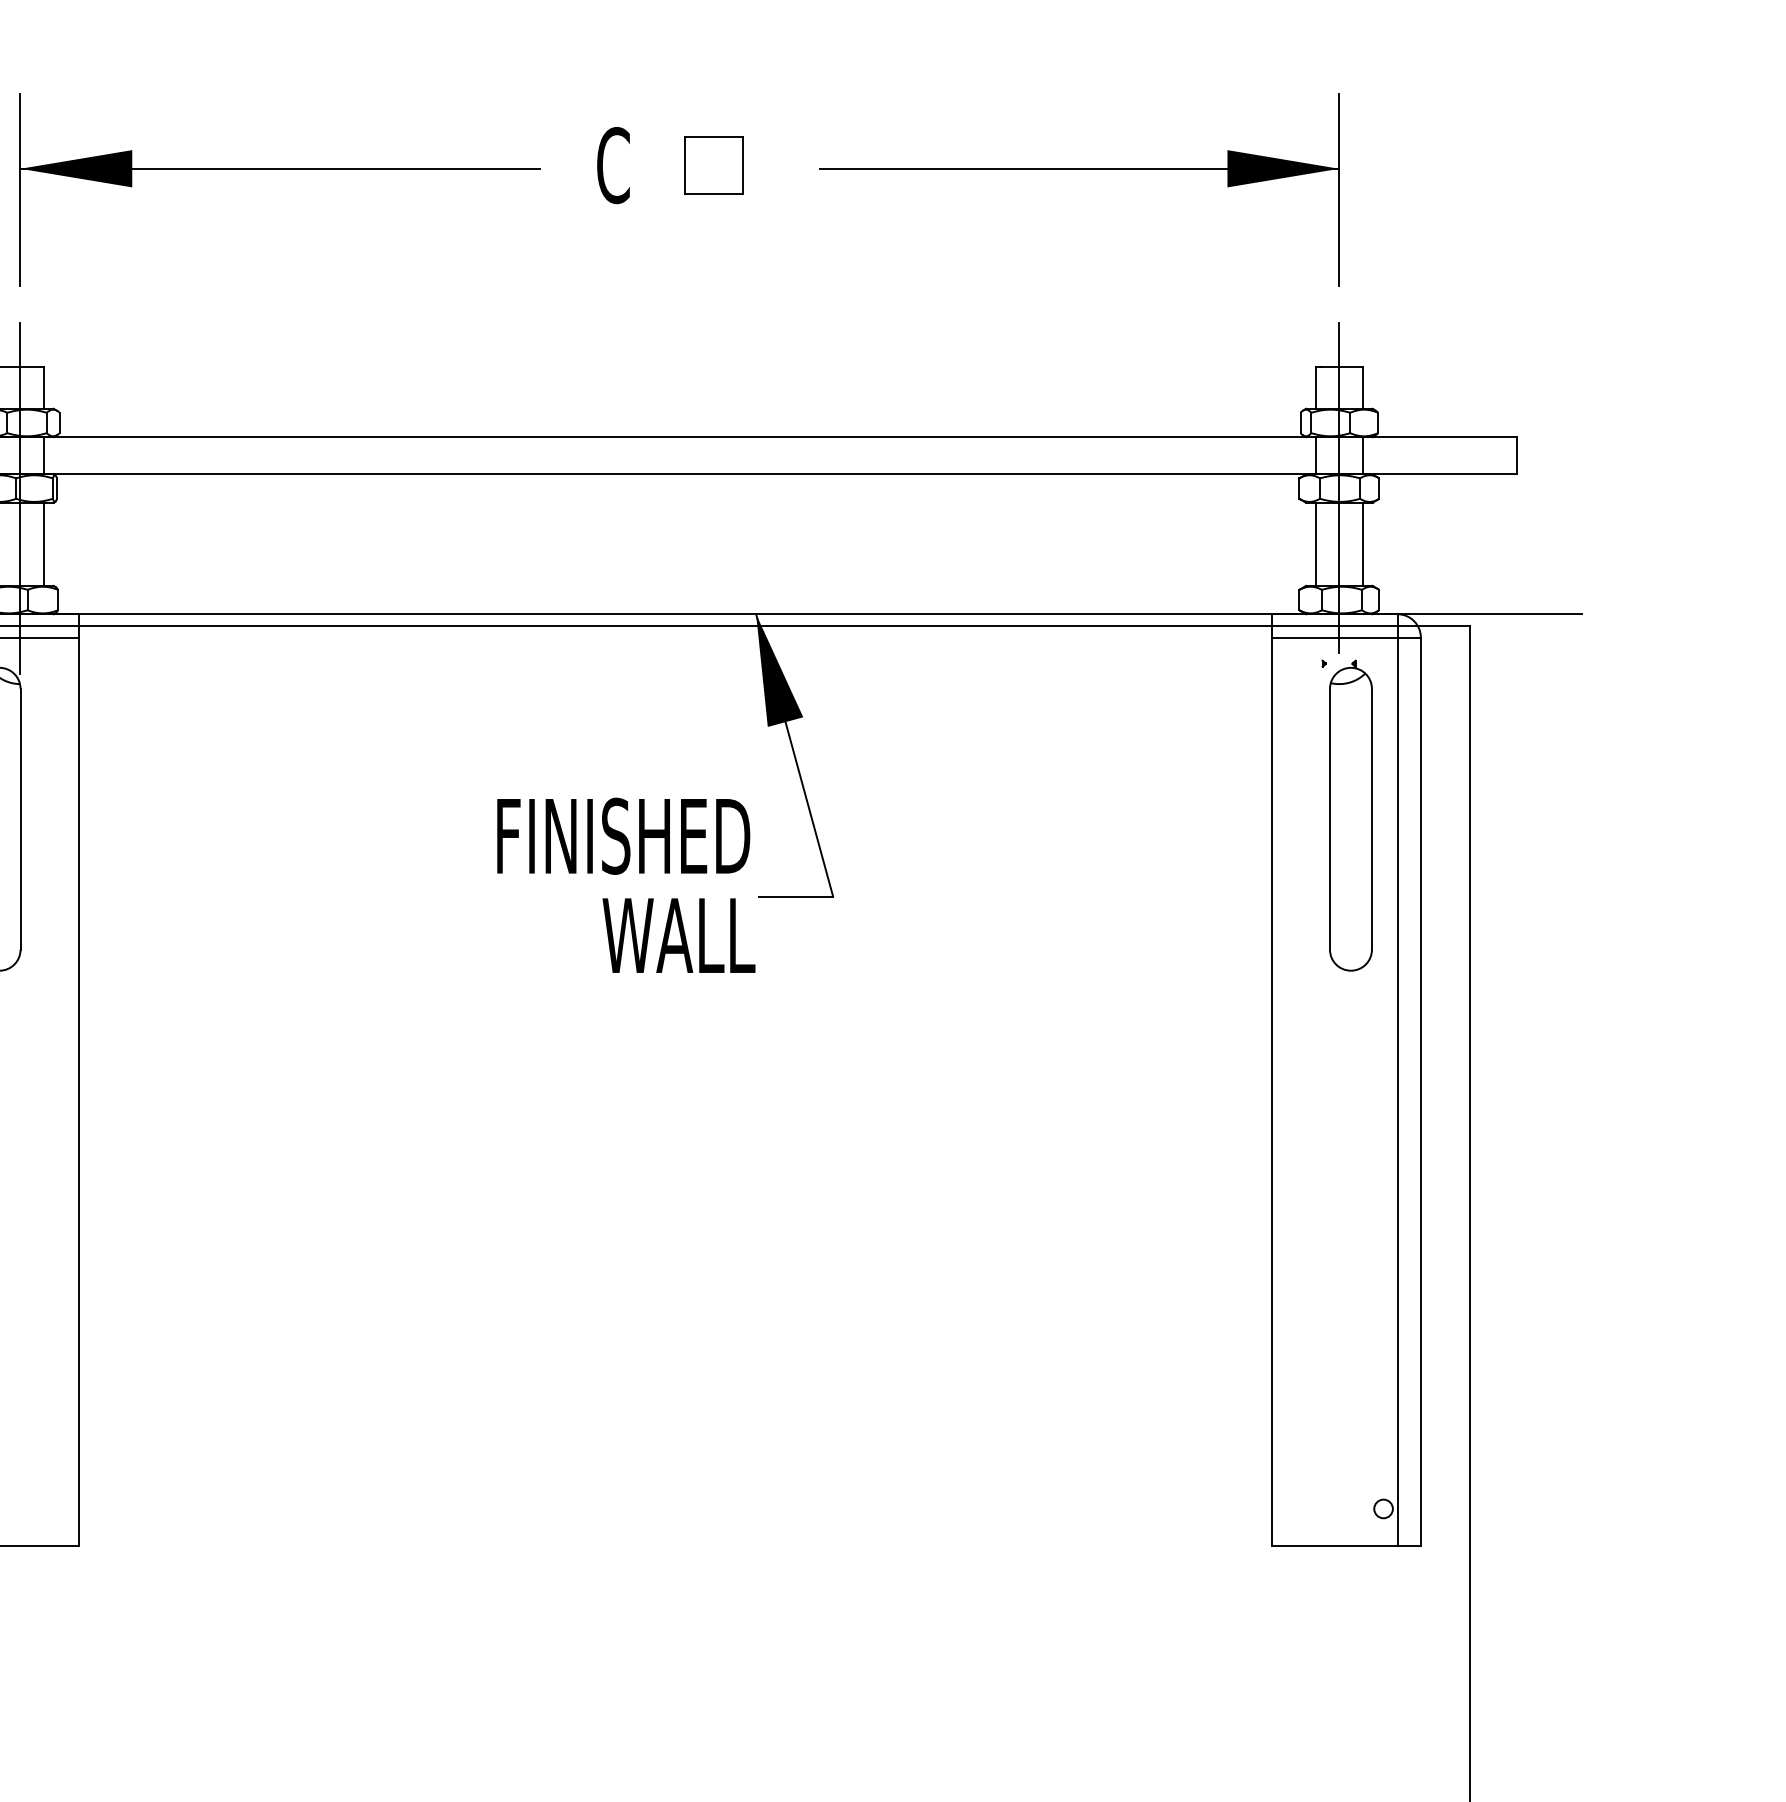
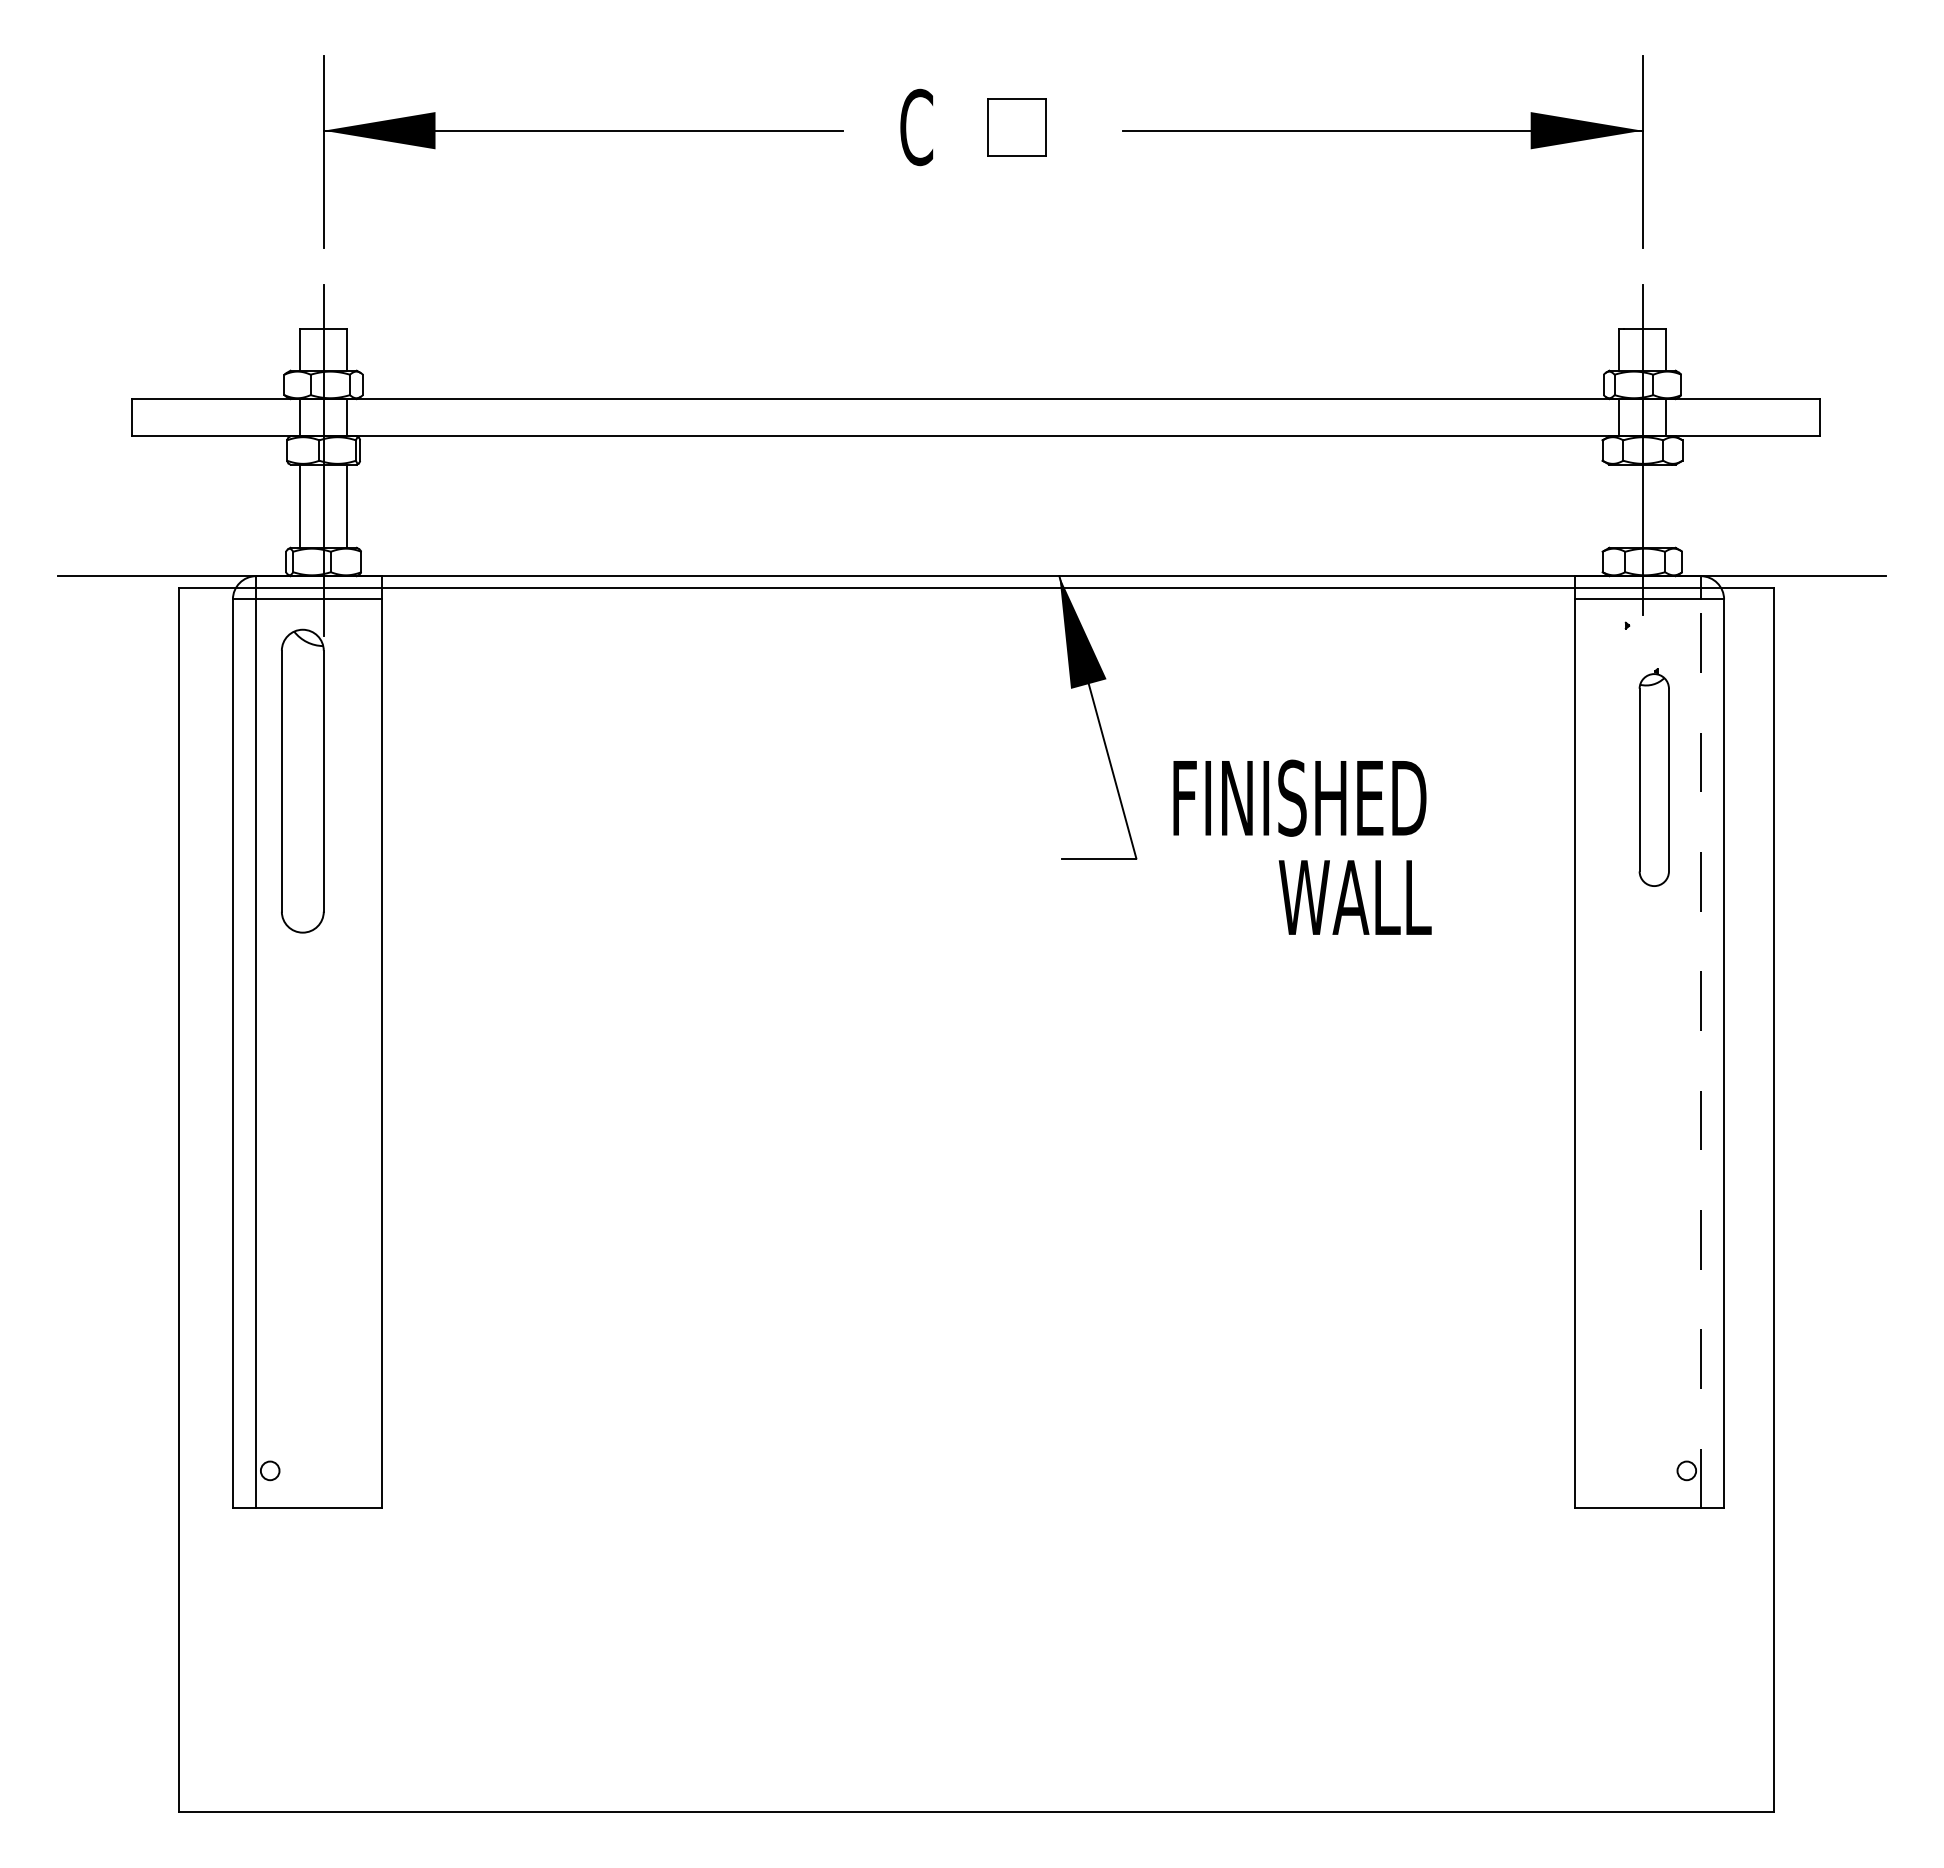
line: (1316, 543) -> (1619, 505), removed
line: (1362, 543) -> (1665, 505), removed
part: (1351, 815) -> (1654, 777), size x0.7
text: (626, 884) -> (1302, 846), moved
line: (1397, 1091) -> (1700, 1053), solid -> dashed

